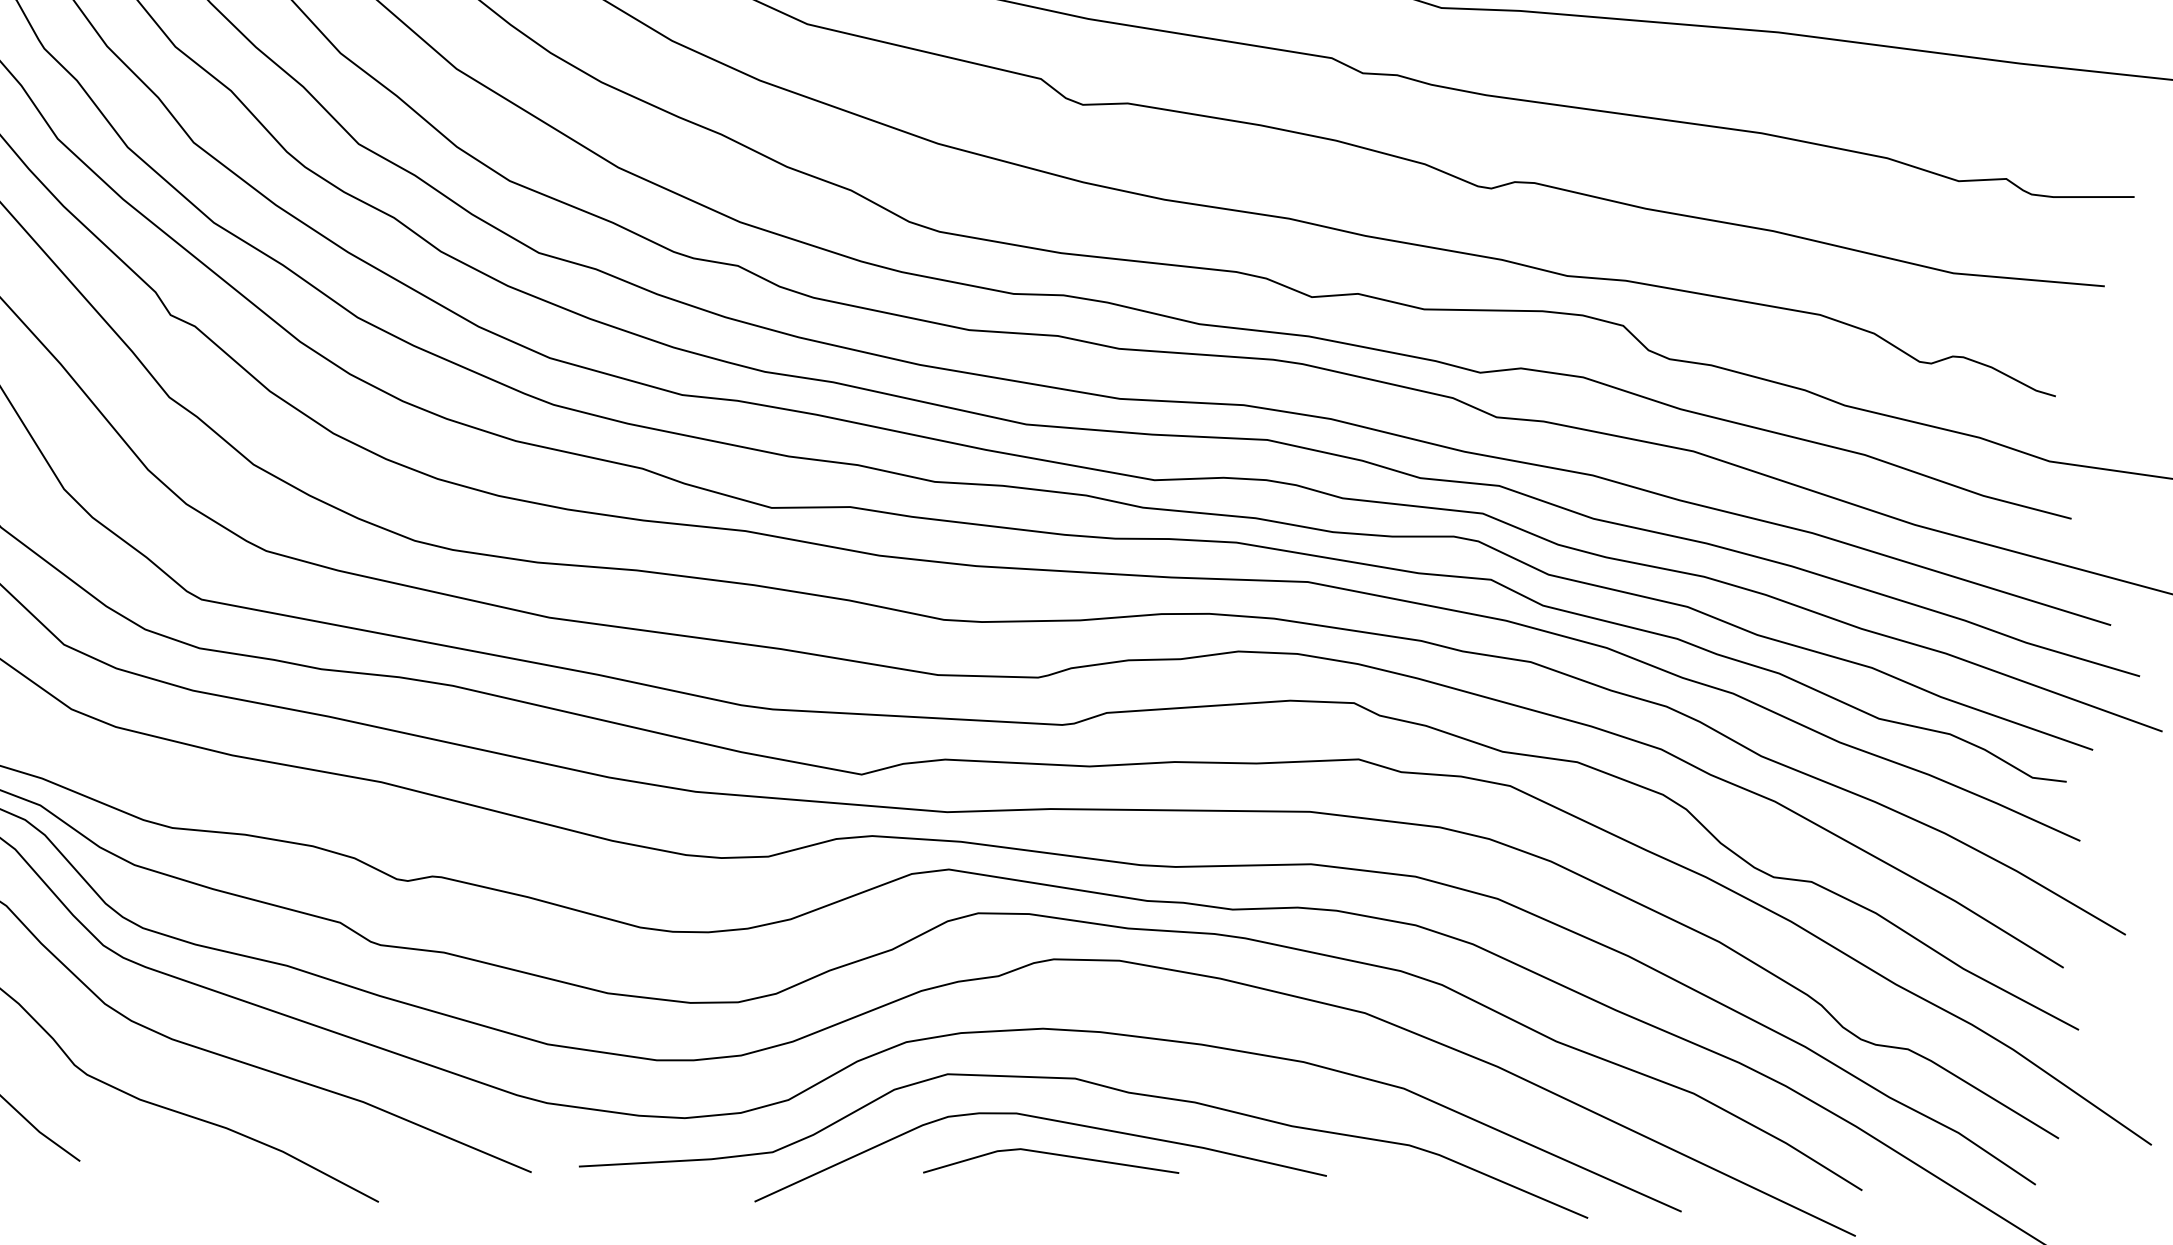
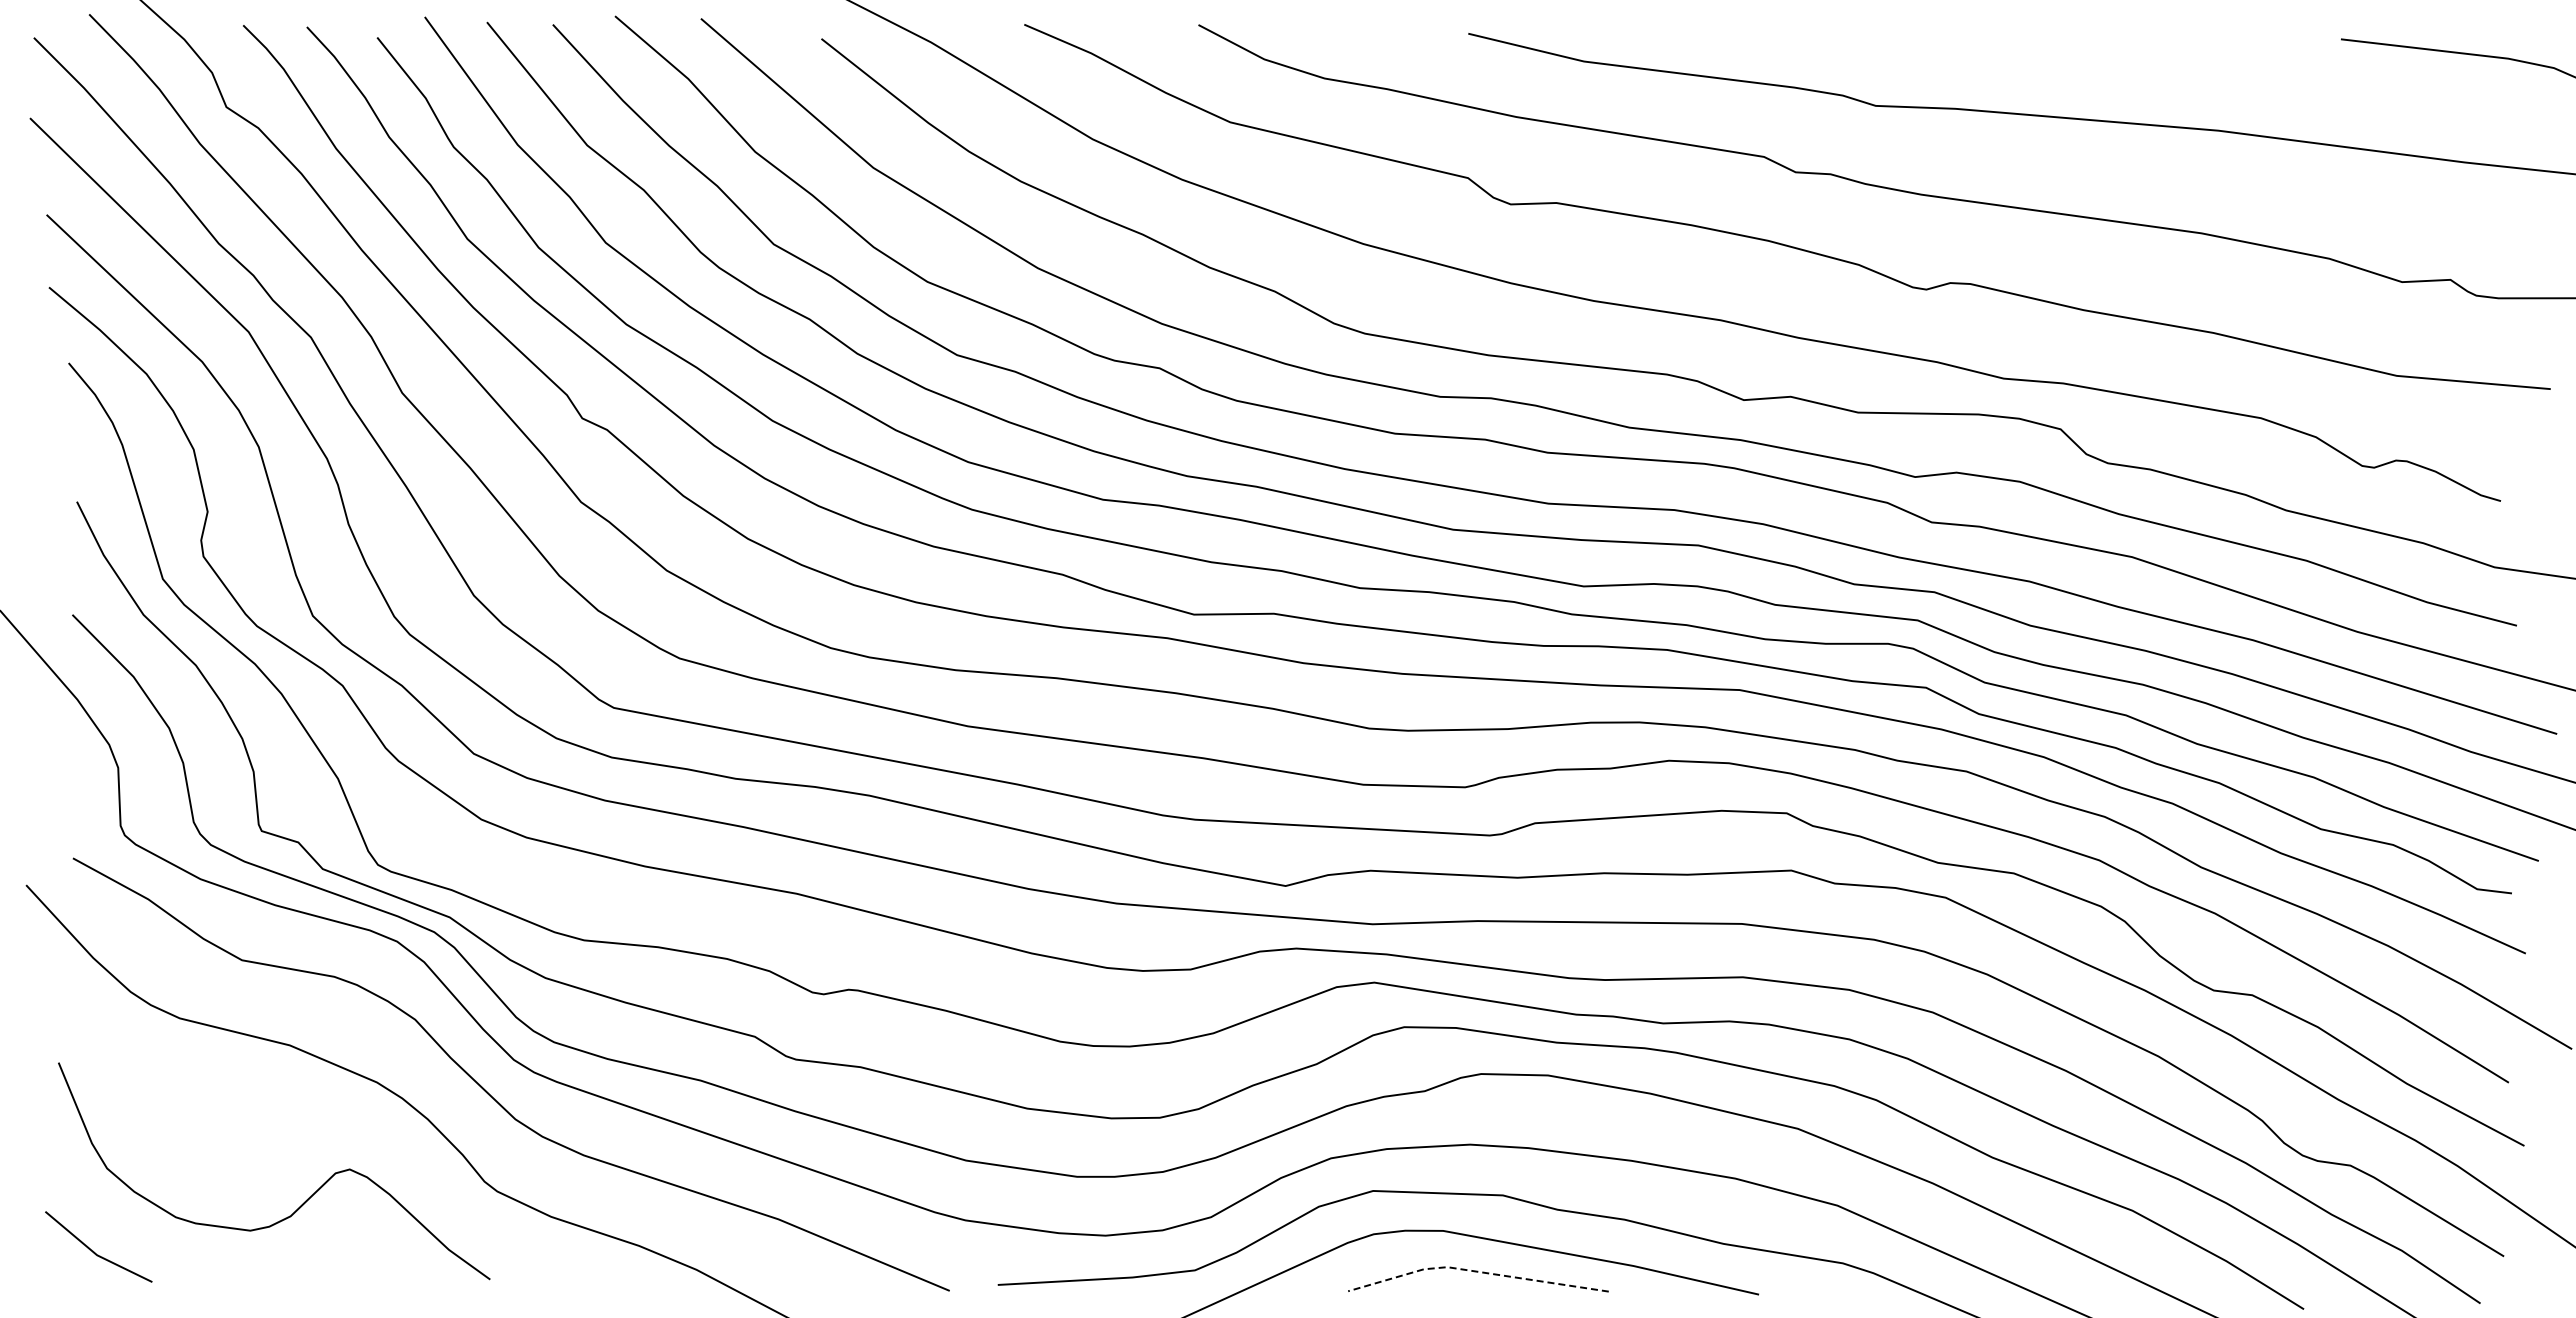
line: (1048, 1153) -> (1475, 1271), solid -> dashed

